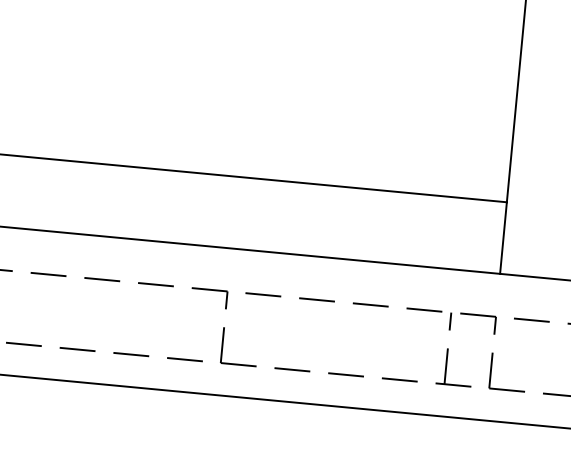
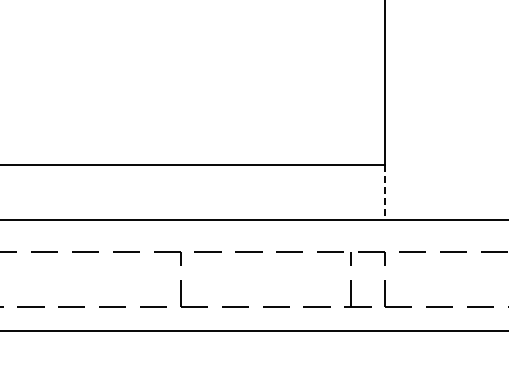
line: (503, 239) -> (385, 193), solid -> dashed

